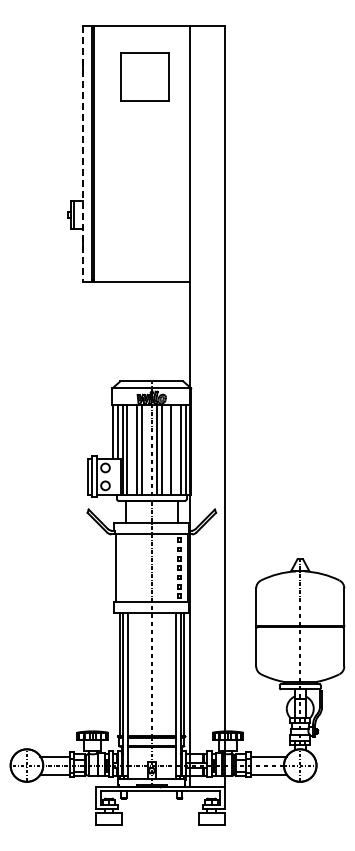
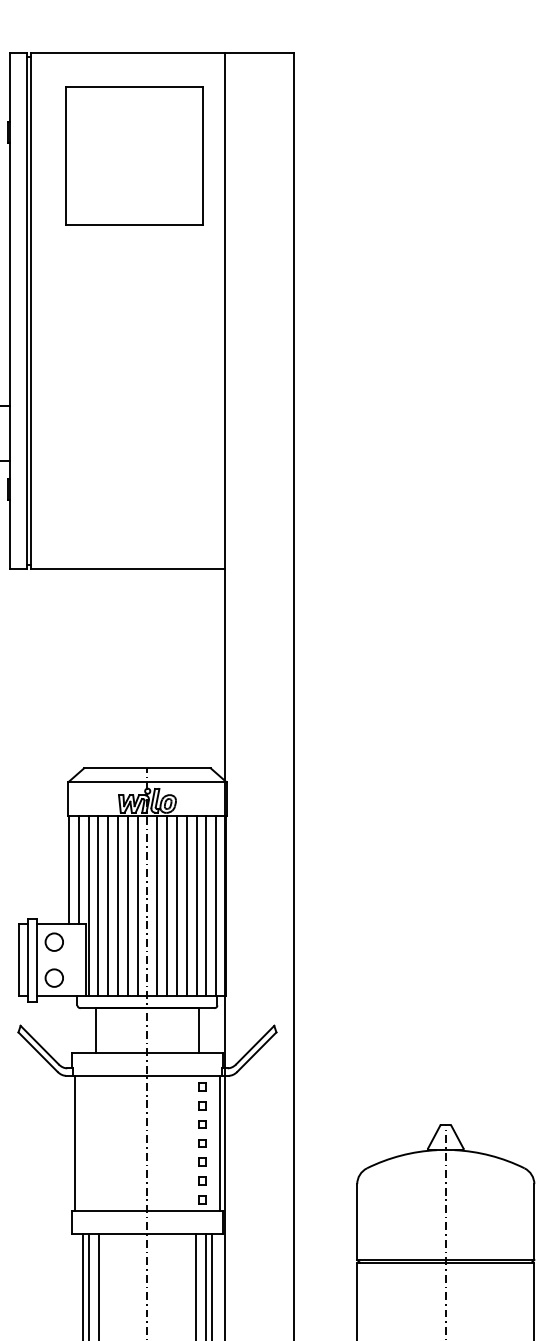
part: (145, 76) -> (134, 155), size x1.43
line: (83, 154) -> (10, 312), dashed -> solid
line: (132, 449) -> (108, 905), added
line: (146, 449) -> (136, 905), added
line: (166, 449) -> (176, 905), added
line: (176, 449) -> (197, 905), added

